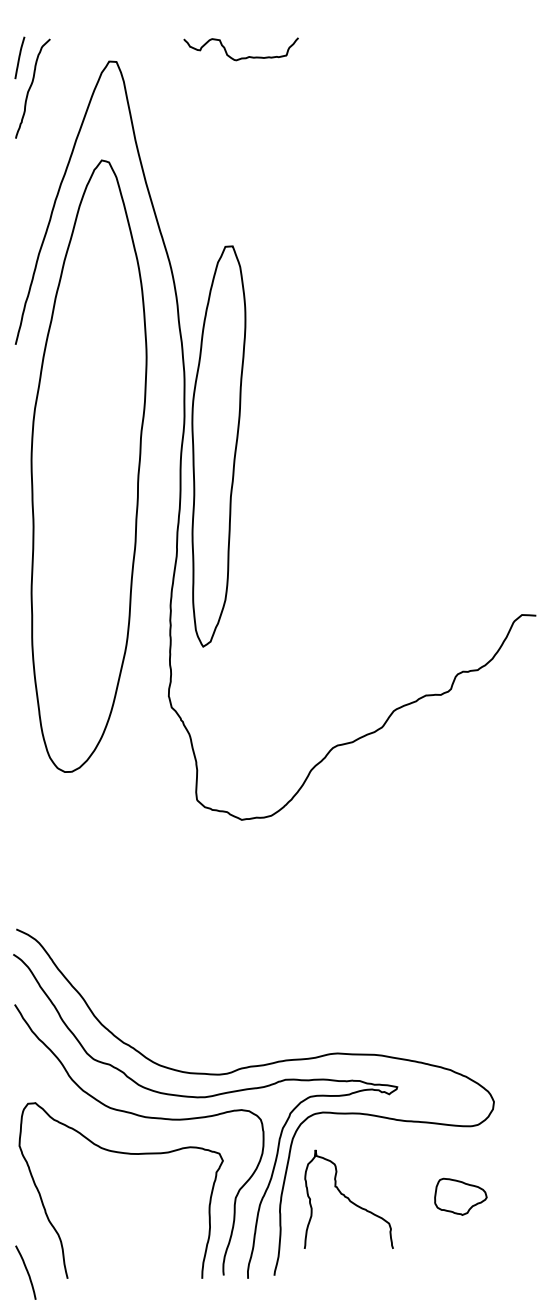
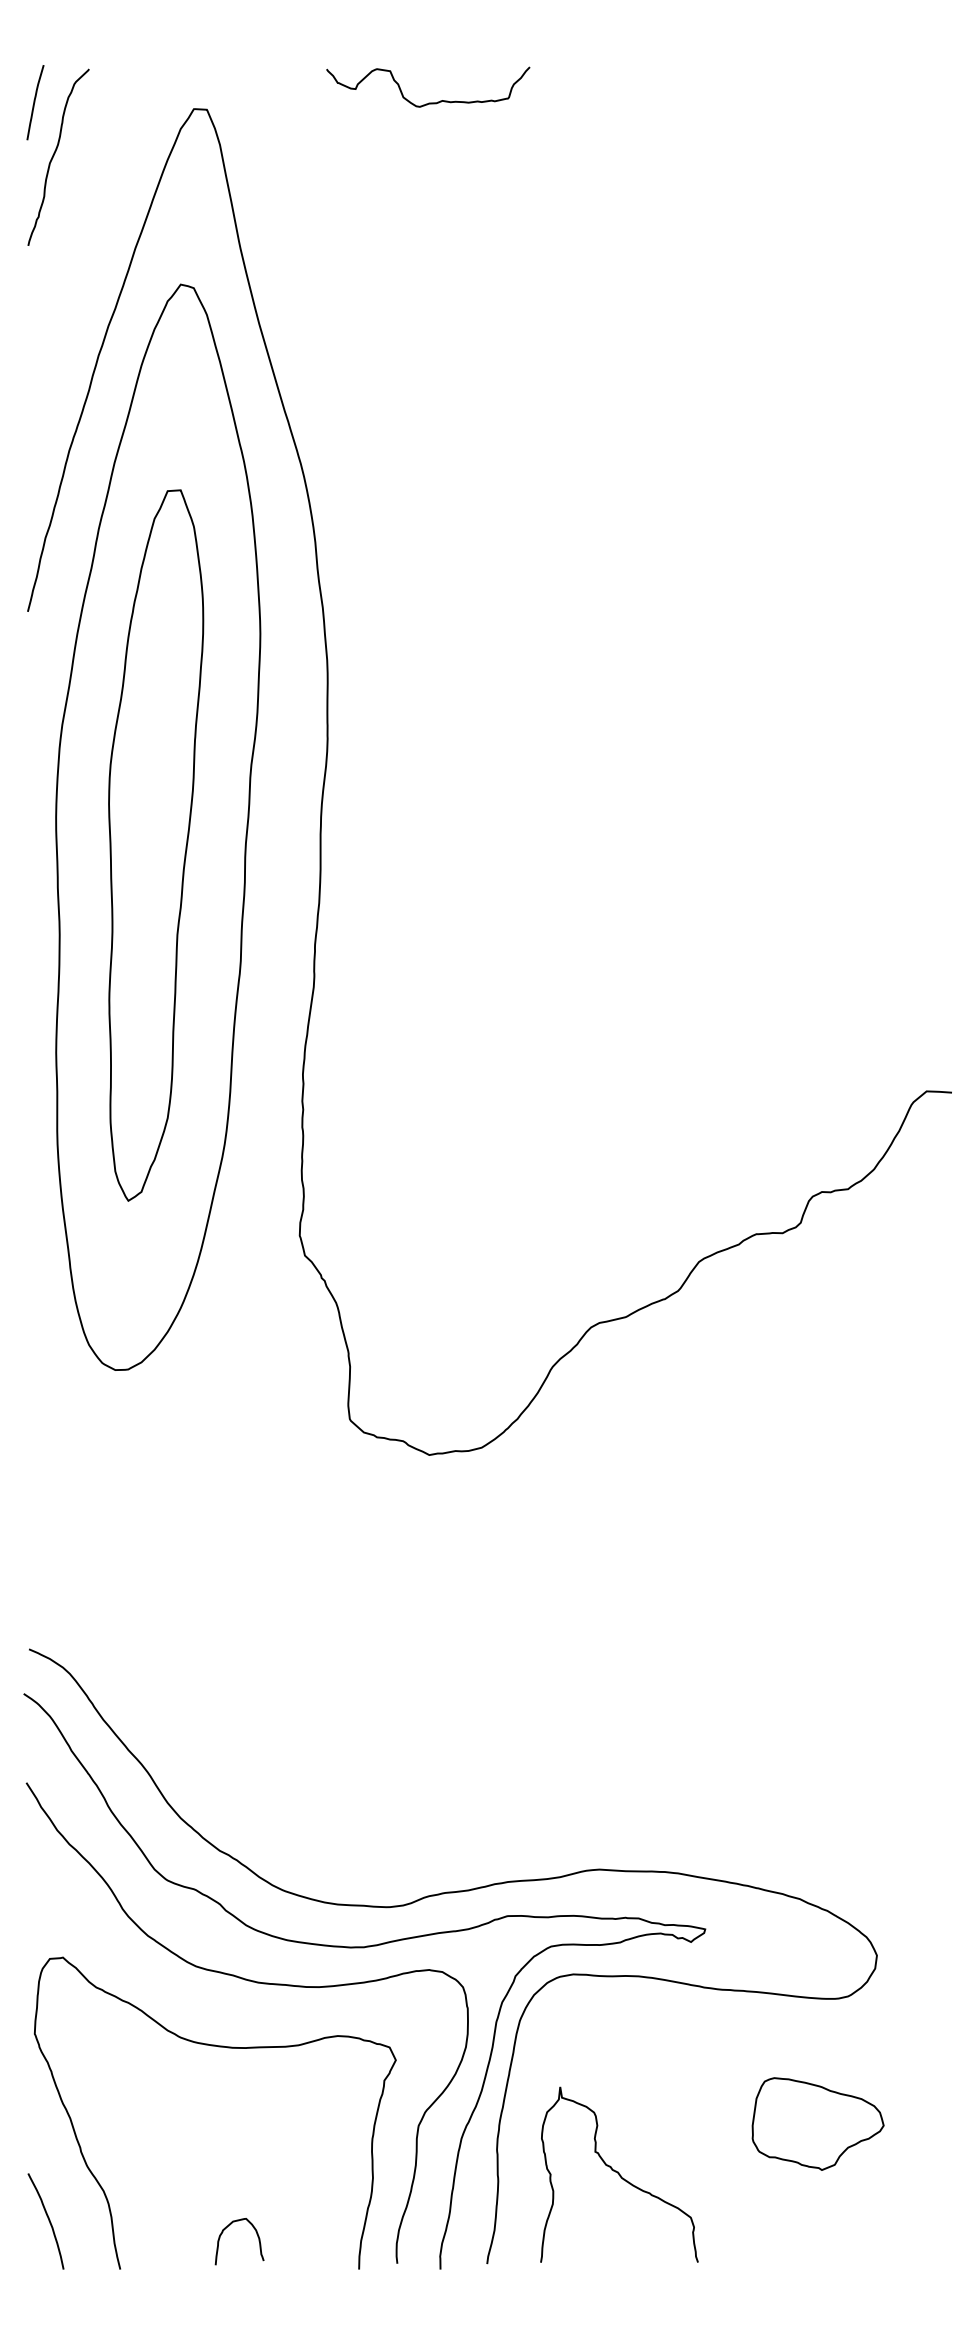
part: (218, 446) -> (155, 845), moved
part: (460, 1196) -> (817, 2123), size x1.43
curve: (348, 1198) -> (618, 2173), moved
curve: (128, 1255) -> (228, 2228), added
curve: (26, 1271) -> (47, 2219), moved

